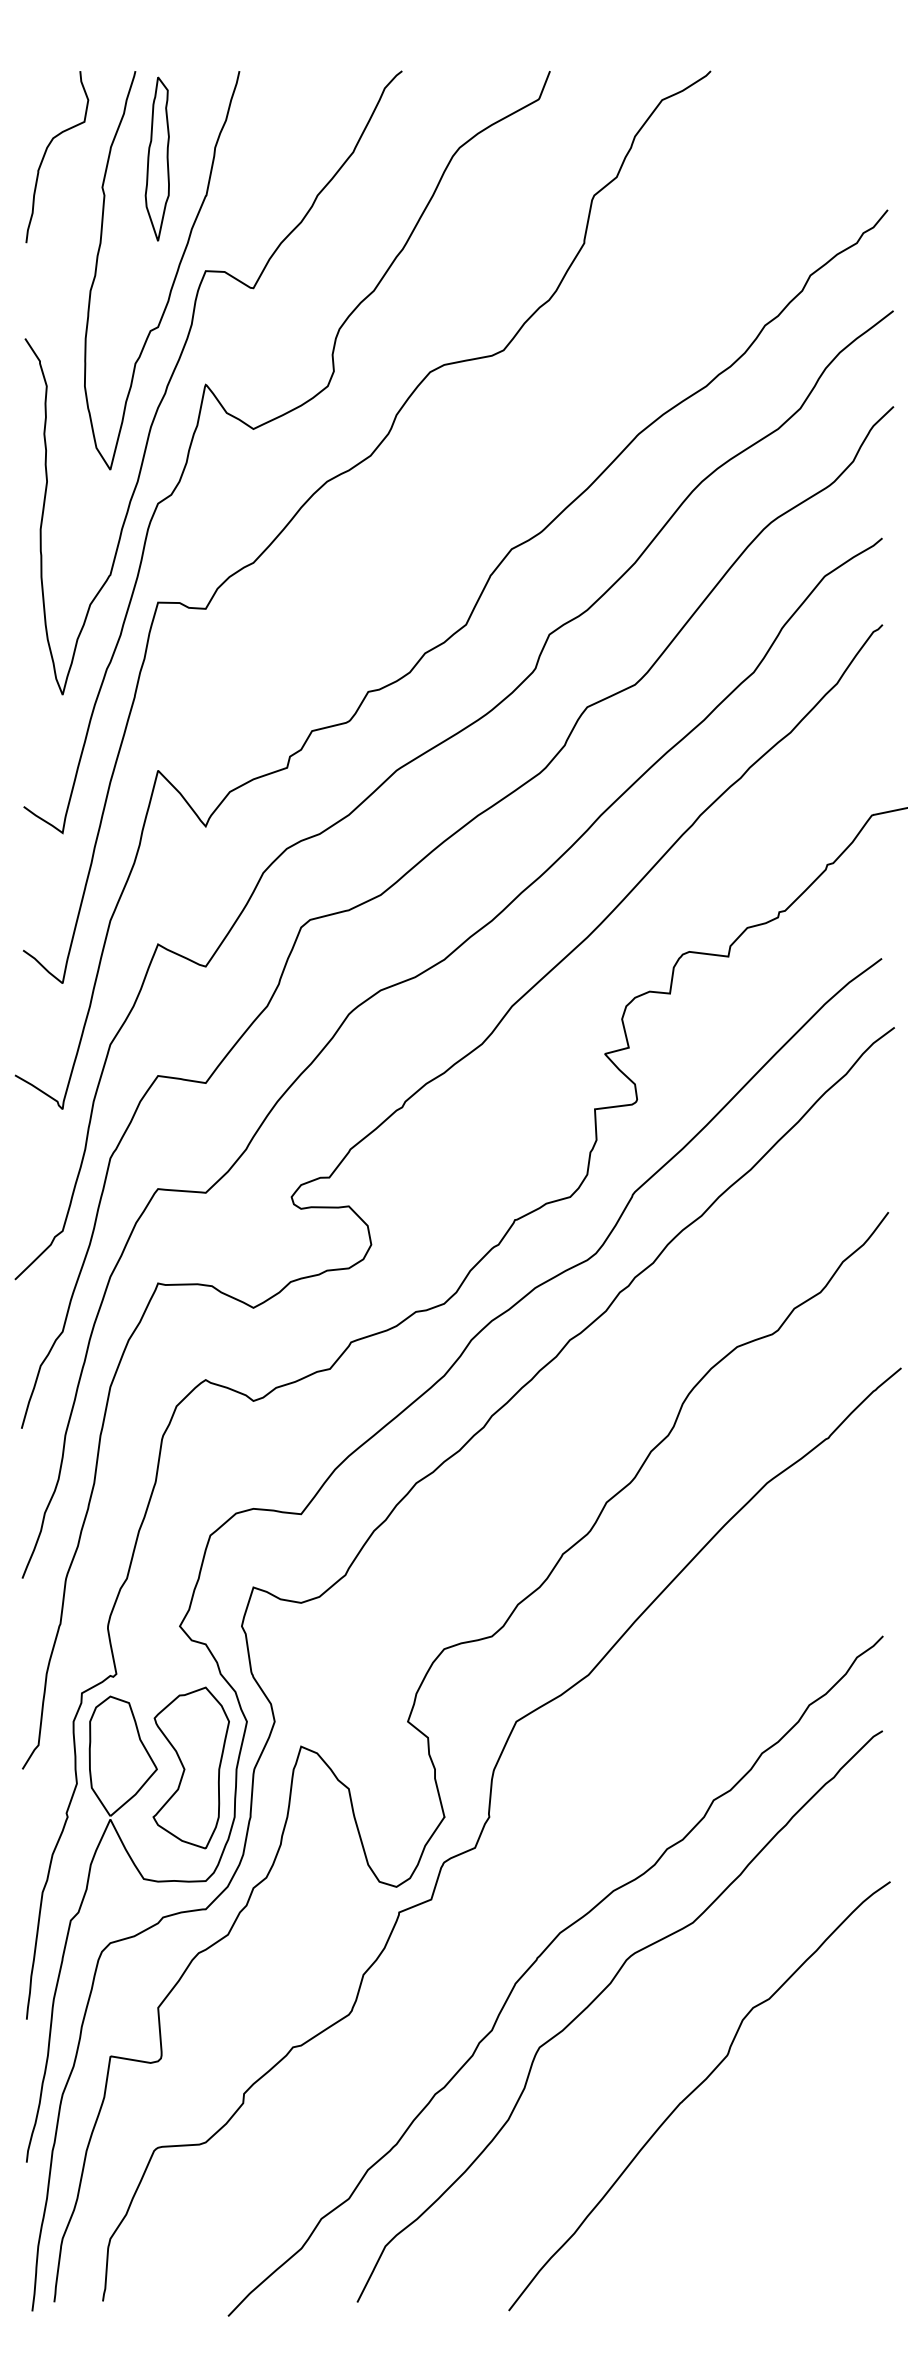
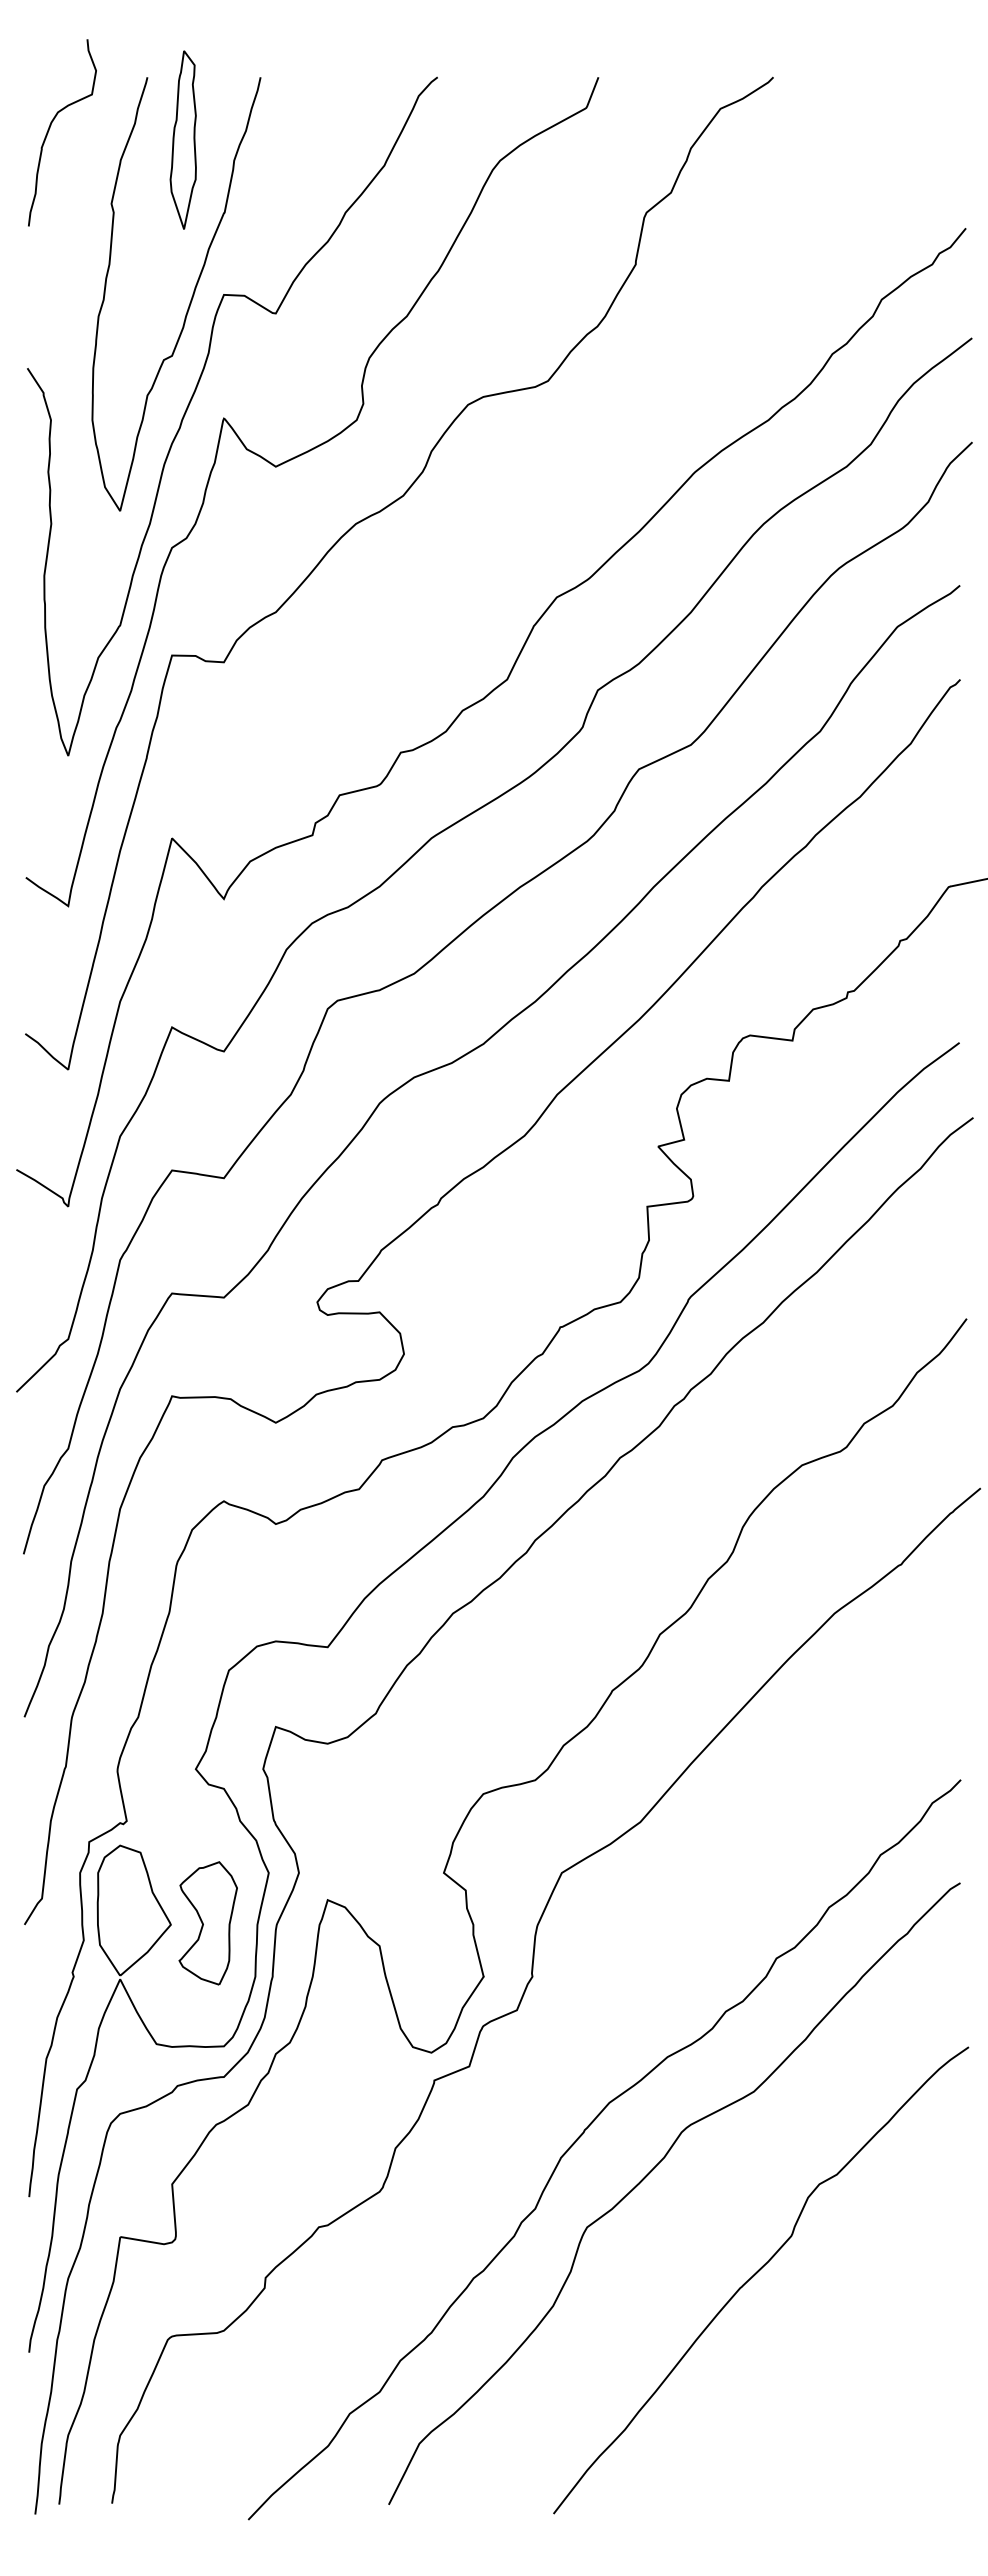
curve: (46, 153) -> (50, 128), moved
part: (156, 158) -> (182, 139), moved
part: (191, 1768) -> (208, 1923), size x0.7

